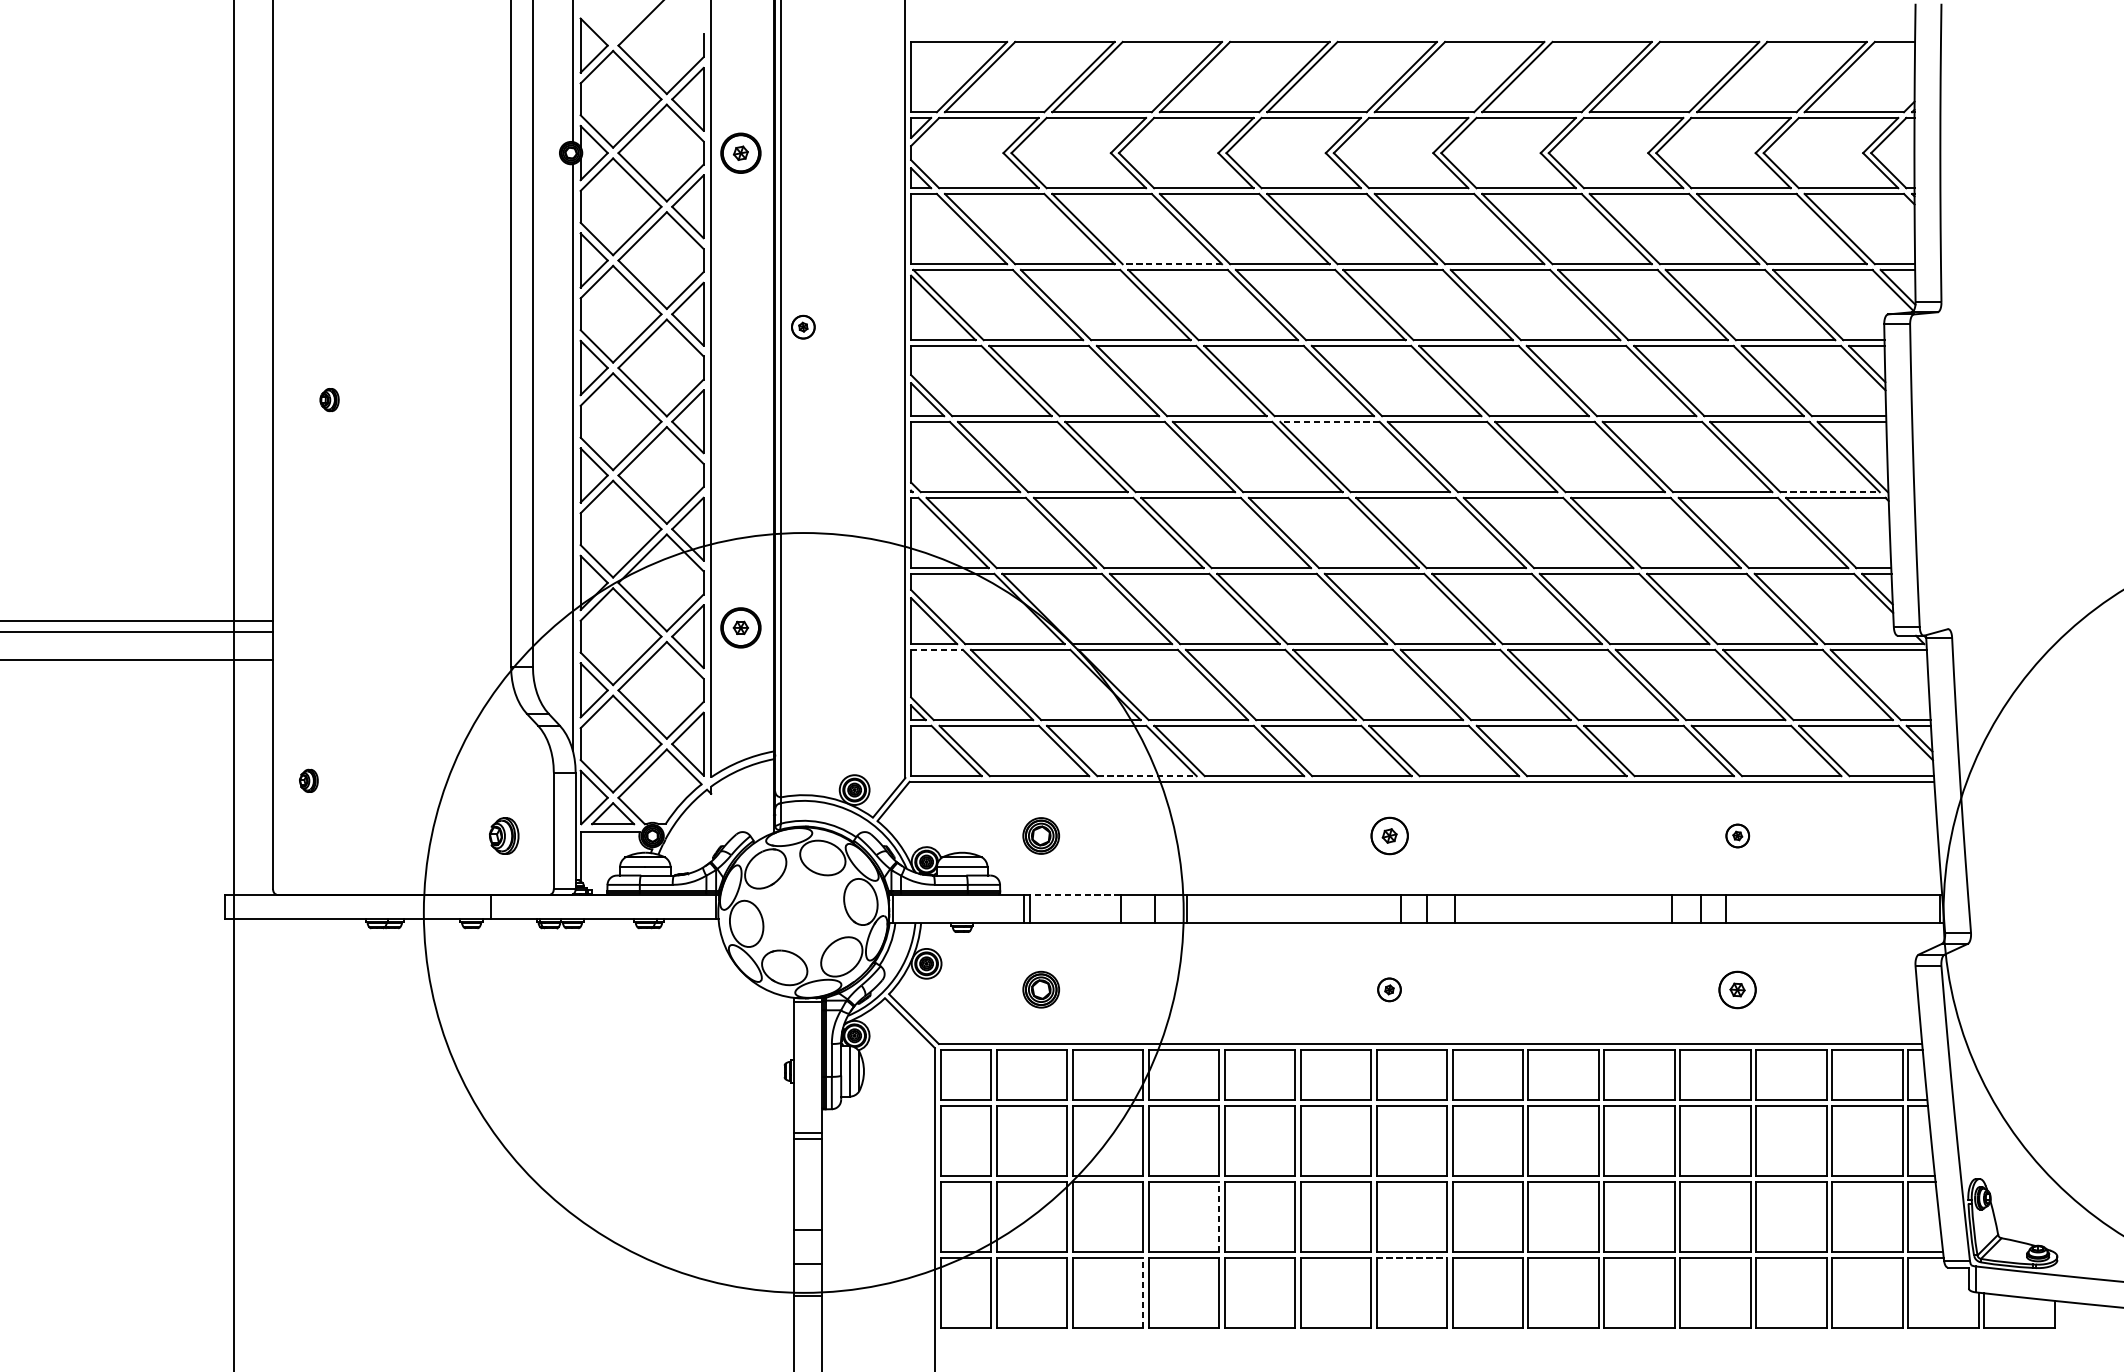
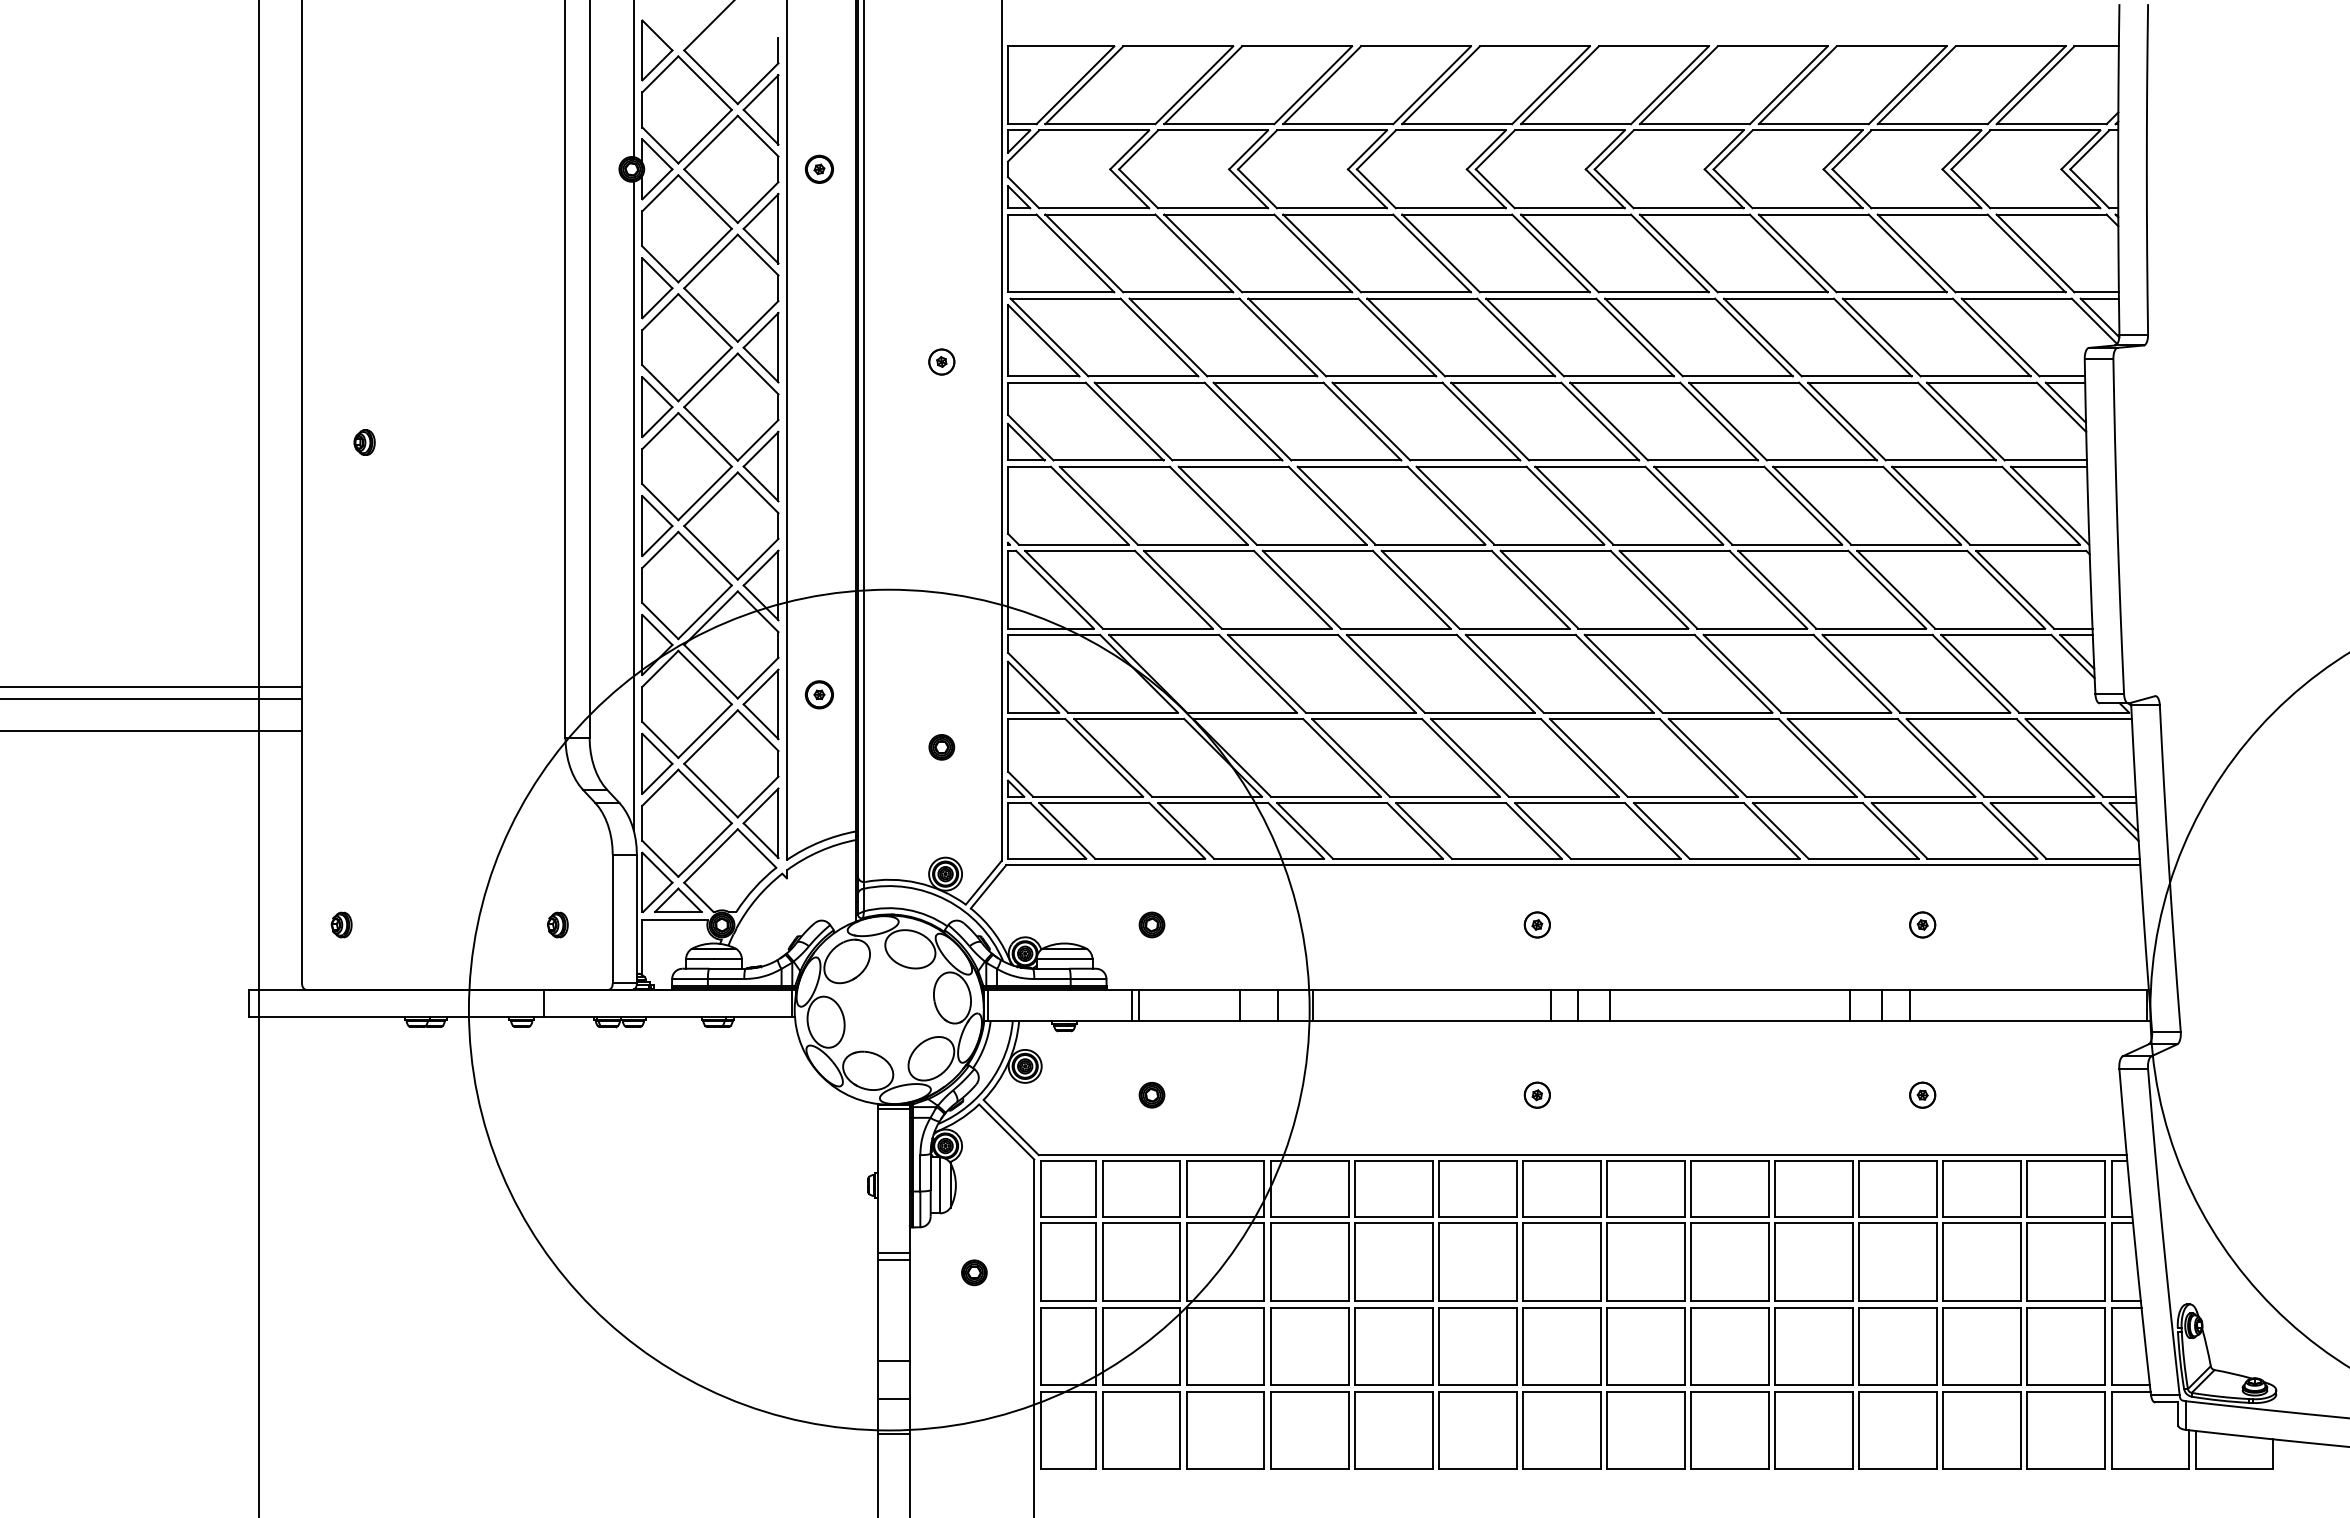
part: (739, 152) -> (818, 168), size x0.62
line: (1172, 264) -> (1297, 292), dashed -> solid
part: (803, 326) -> (941, 361), moved
line: (1329, 421) -> (1471, 466), dashed -> solid
line: (1829, 492) -> (2024, 544), dashed -> solid
part: (739, 627) -> (818, 694), size x0.62
line: (936, 650) -> (1036, 719), dashed -> solid
part: (850, 675) -> (941, 747), added
line: (1147, 775) -> (1269, 858), dashed -> solid
part: (308, 780) -> (341, 924), moved
part: (503, 835) -> (557, 924), size x0.62
part: (1040, 835) -> (1151, 924), size x0.62
part: (1388, 835) -> (1536, 924), size x0.62
line: (1075, 894) -> (1189, 989), dashed -> solid
part: (1737, 989) -> (1922, 1094), size x0.62
part: (1040, 990) -> (1151, 1095), size x0.62
part: (880, 1150) -> (974, 1272), added
line: (1218, 1216) -> (1348, 1346), dashed -> solid
line: (1411, 1257) -> (1561, 1391), dashed -> solid
line: (1142, 1292) -> (1264, 1430), dashed -> solid

